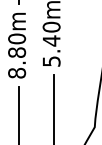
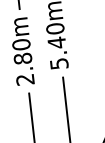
text: (17, 72) -> (25, 78), 8.80m -> 2.80m

